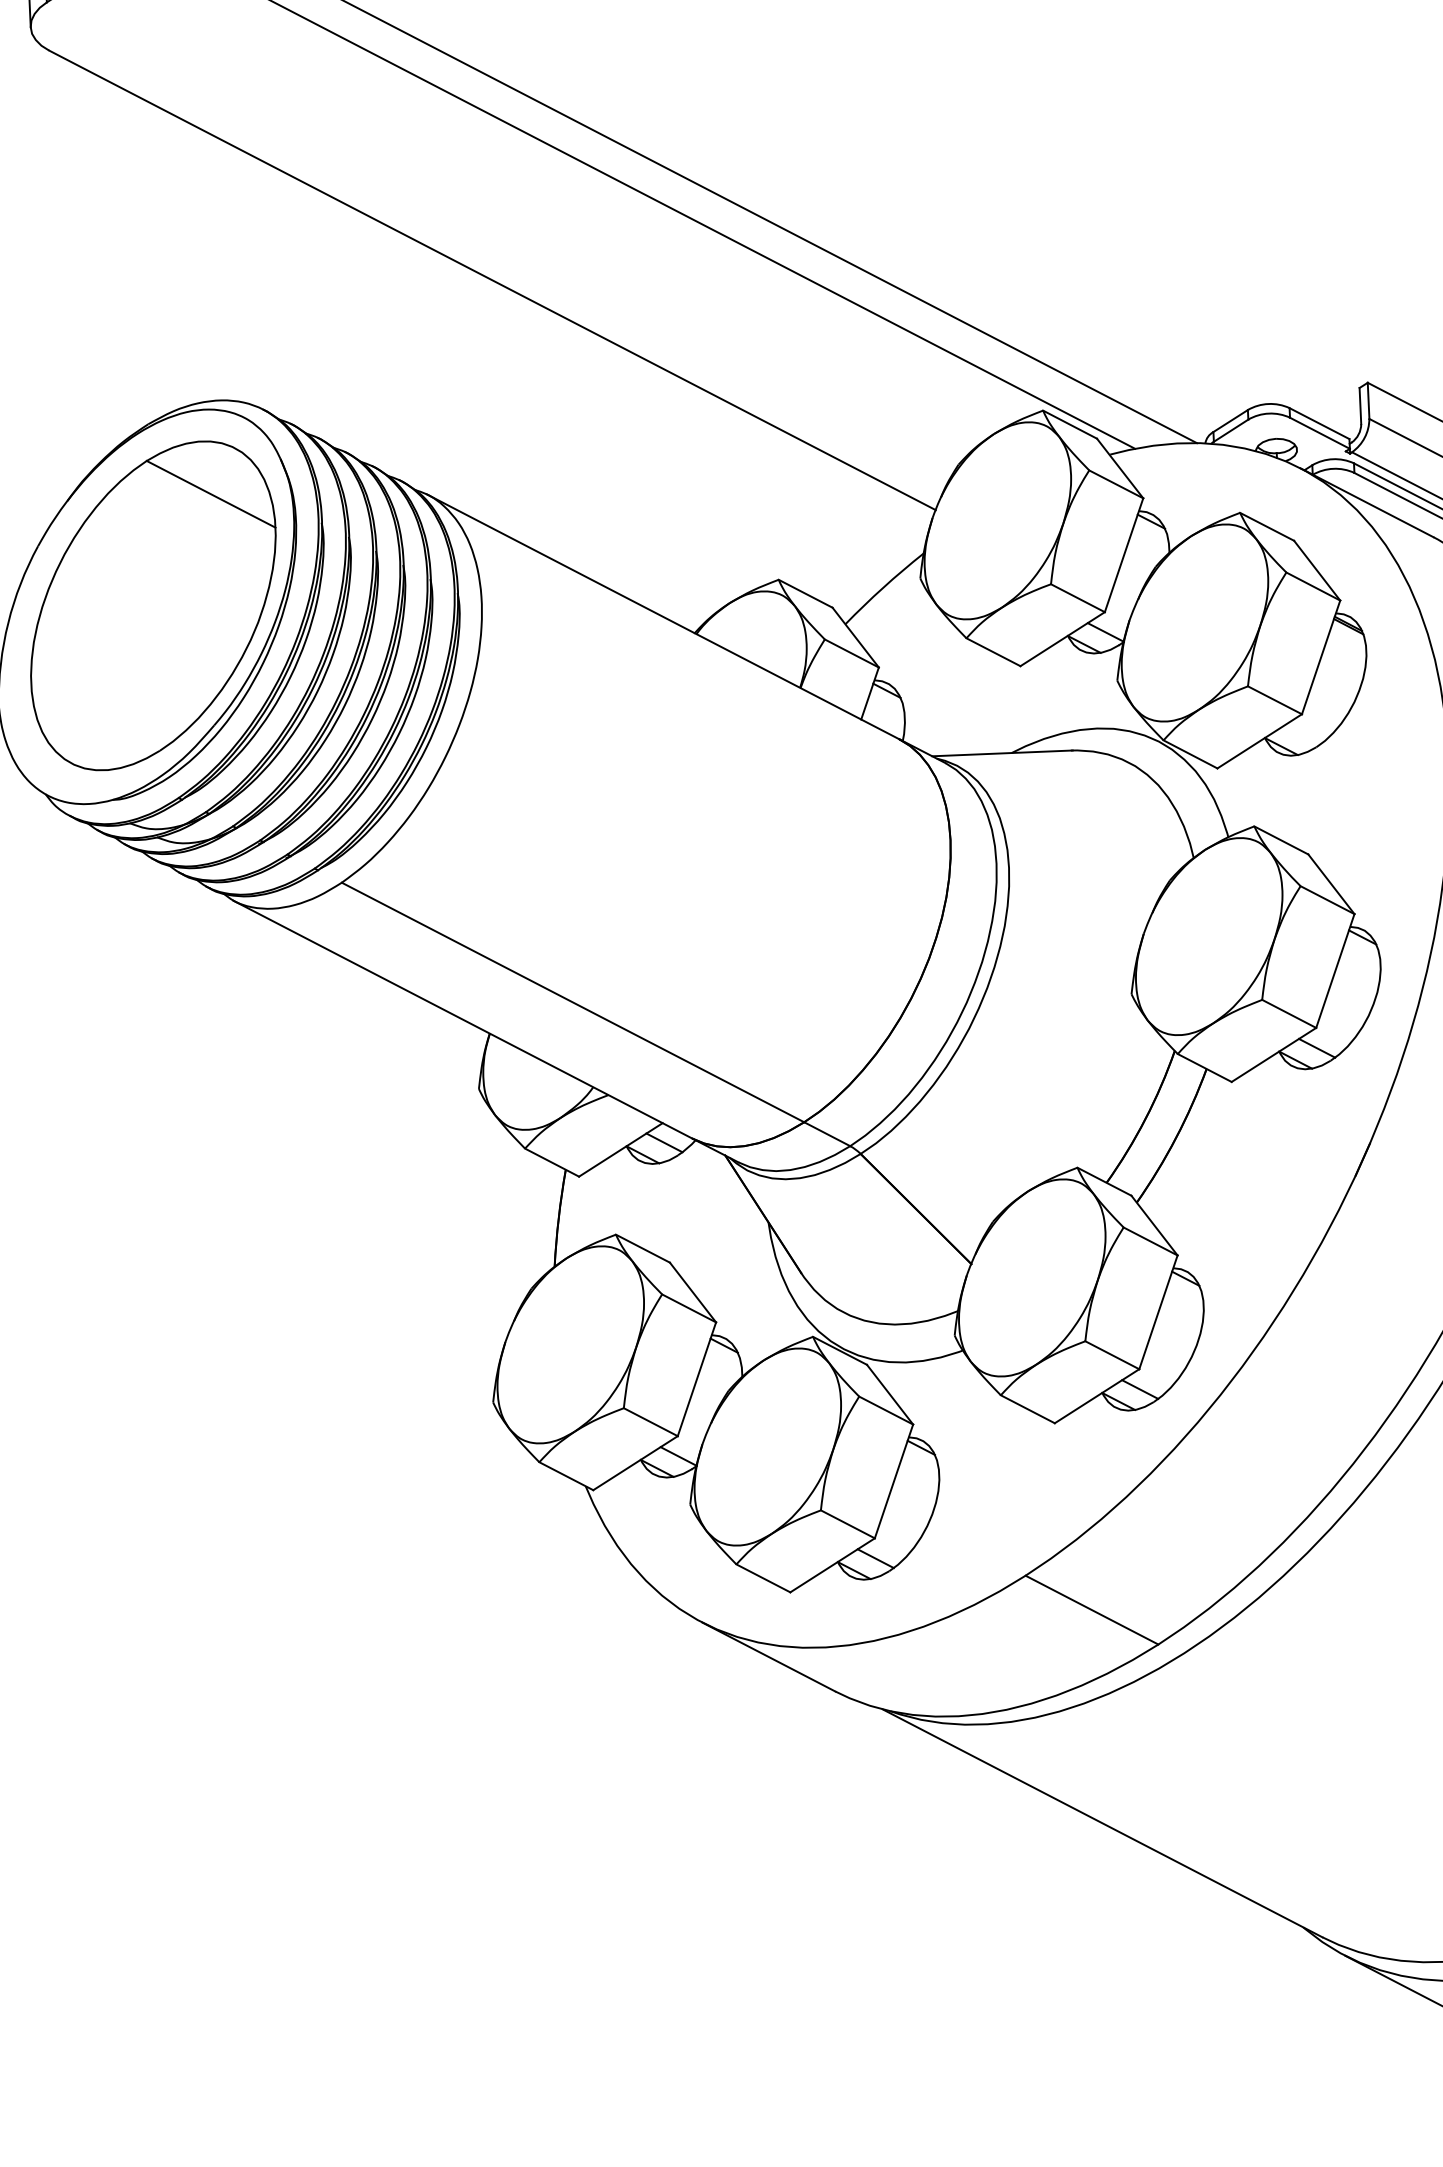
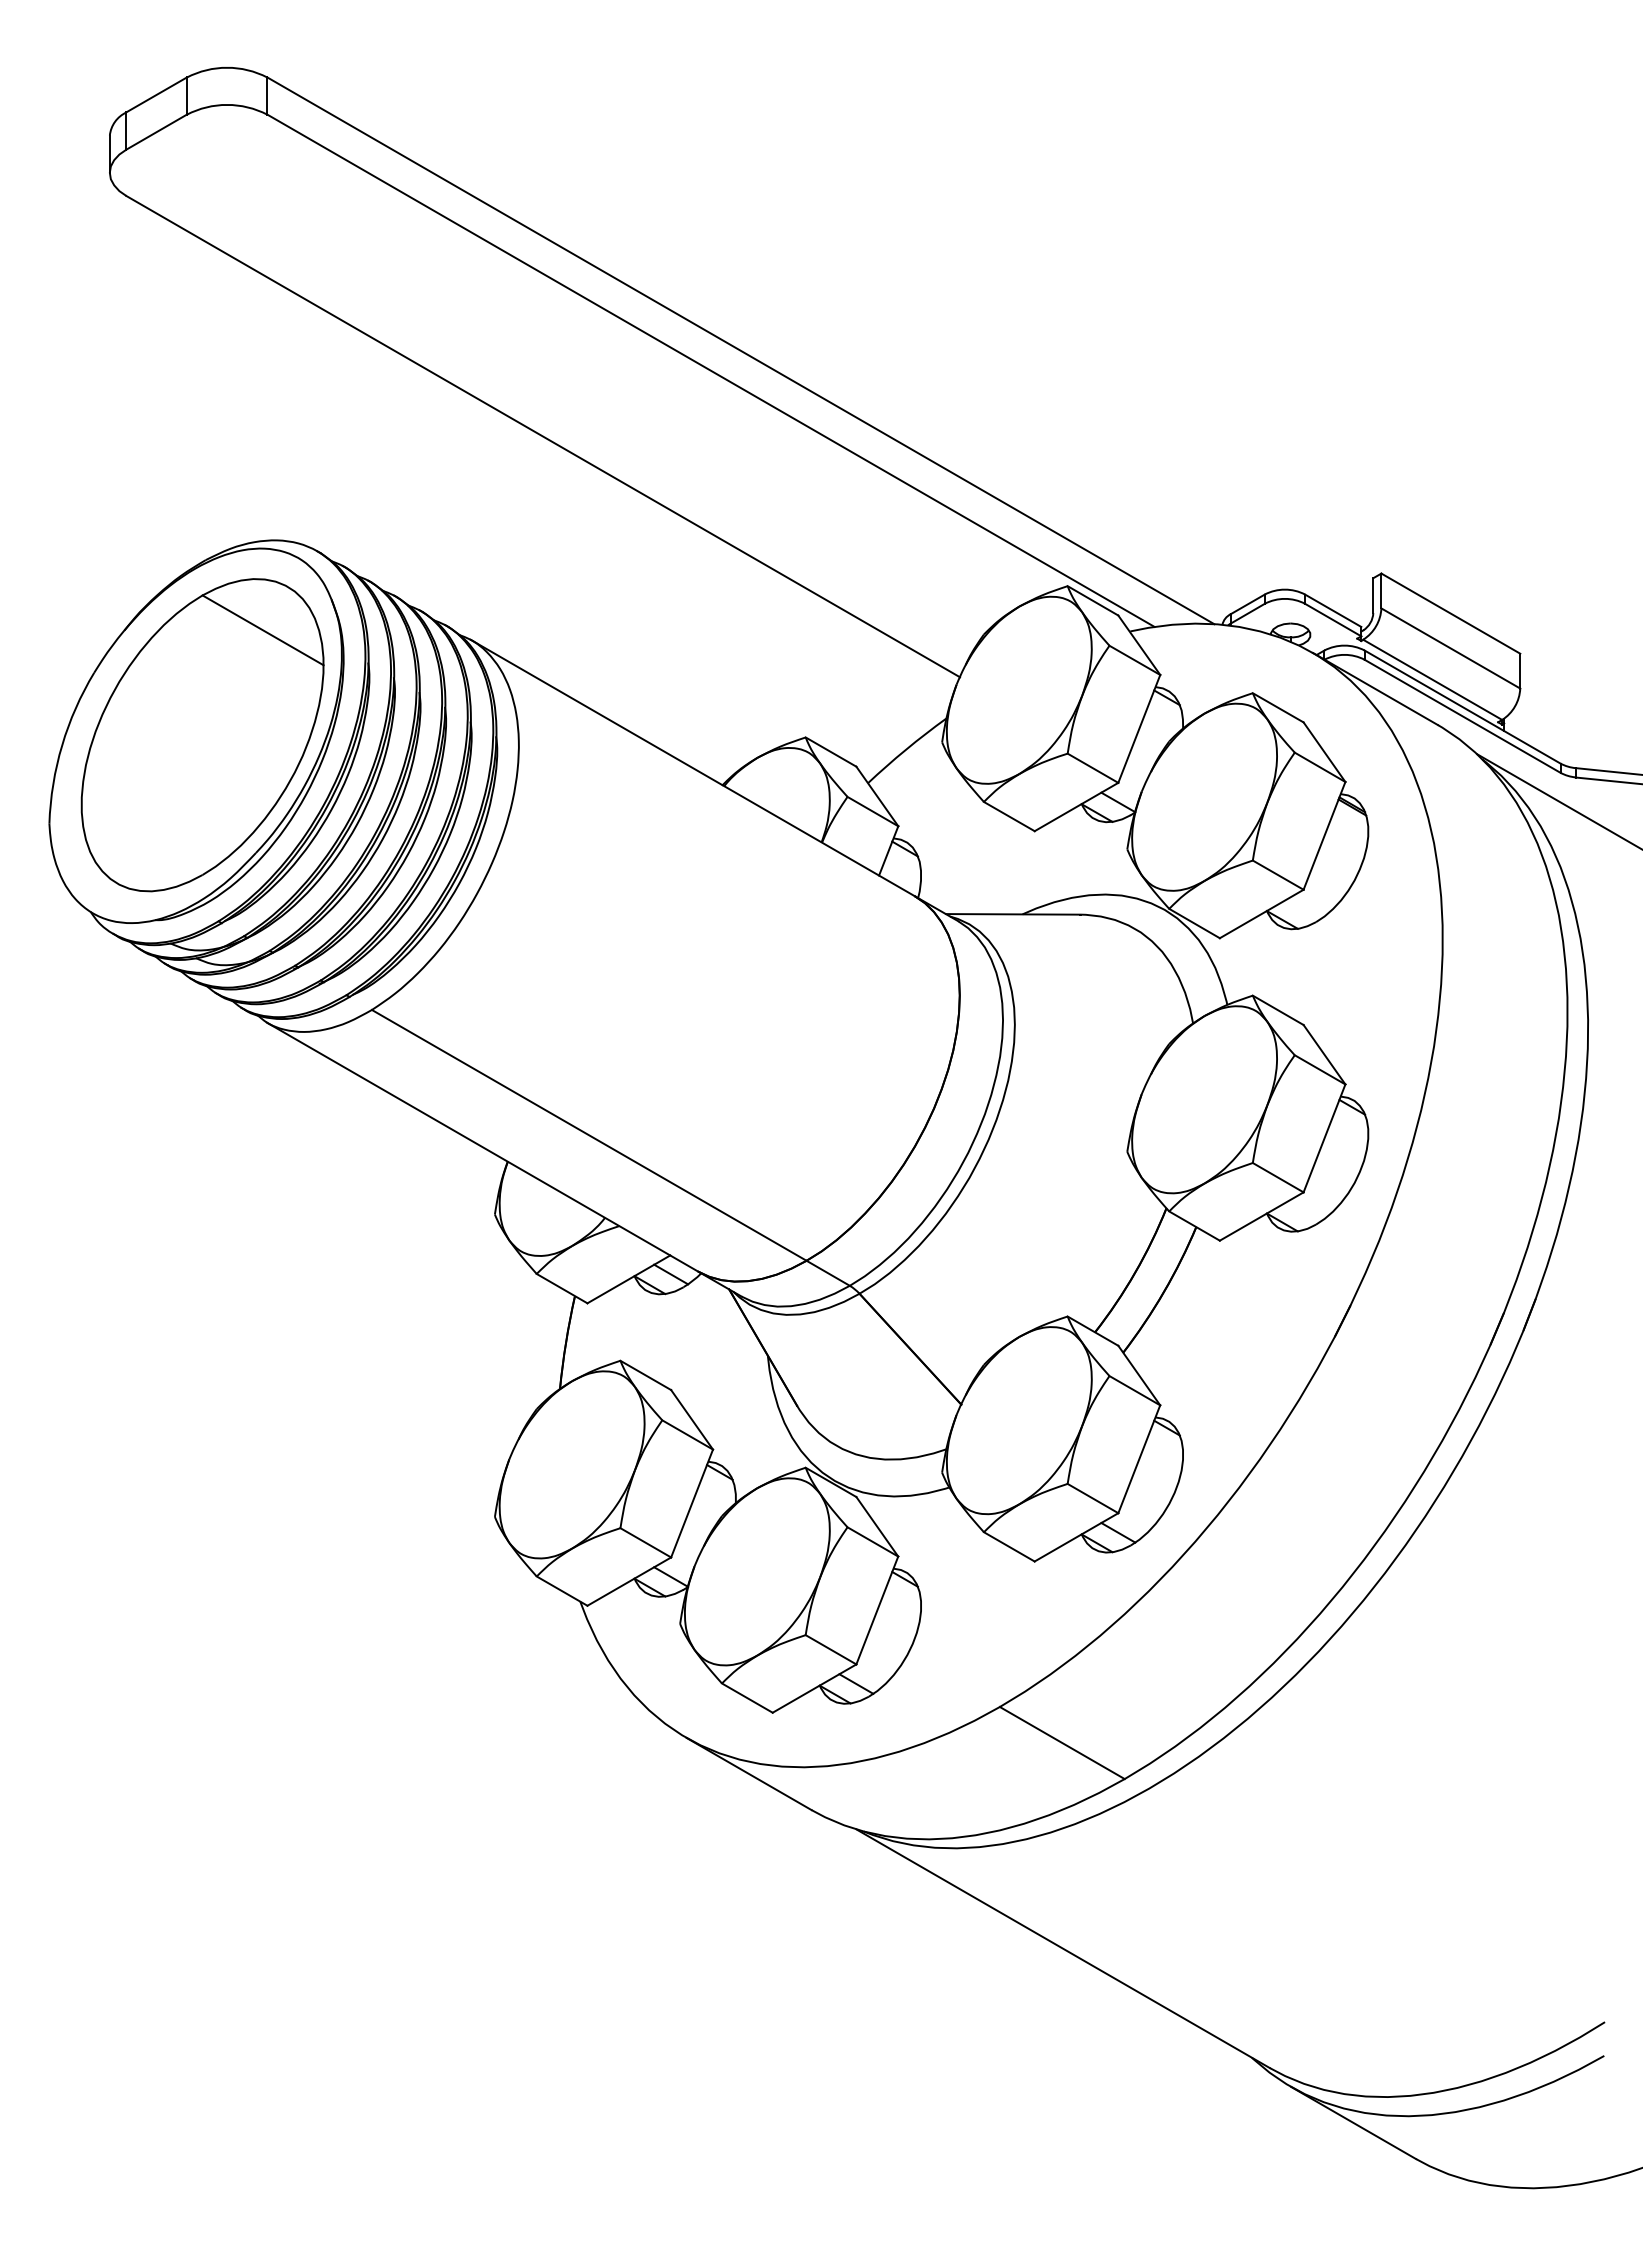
line: (1317, 1047) -> (1303, 1211), removed

